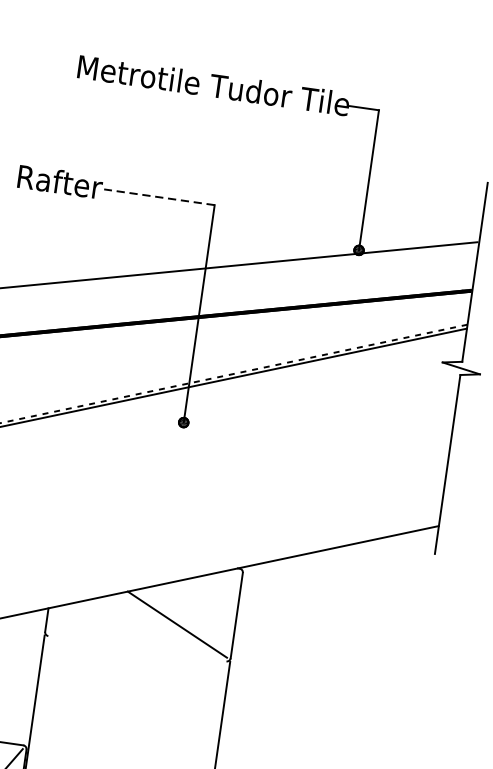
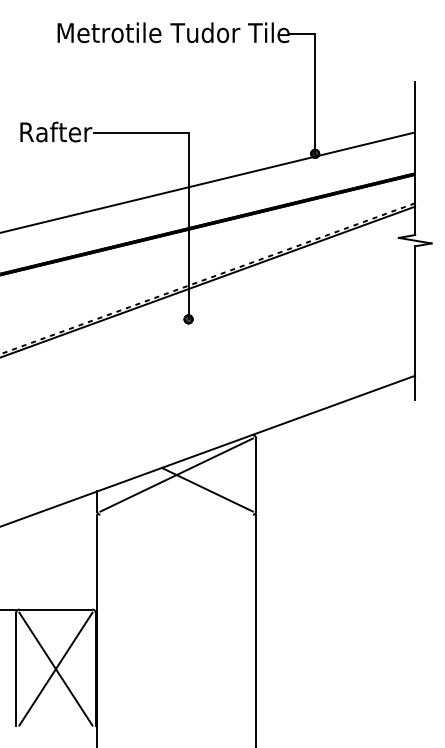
line: (158, 197) -> (140, 133), dashed -> solid
line: (143, 601) -> (176, 474), added

